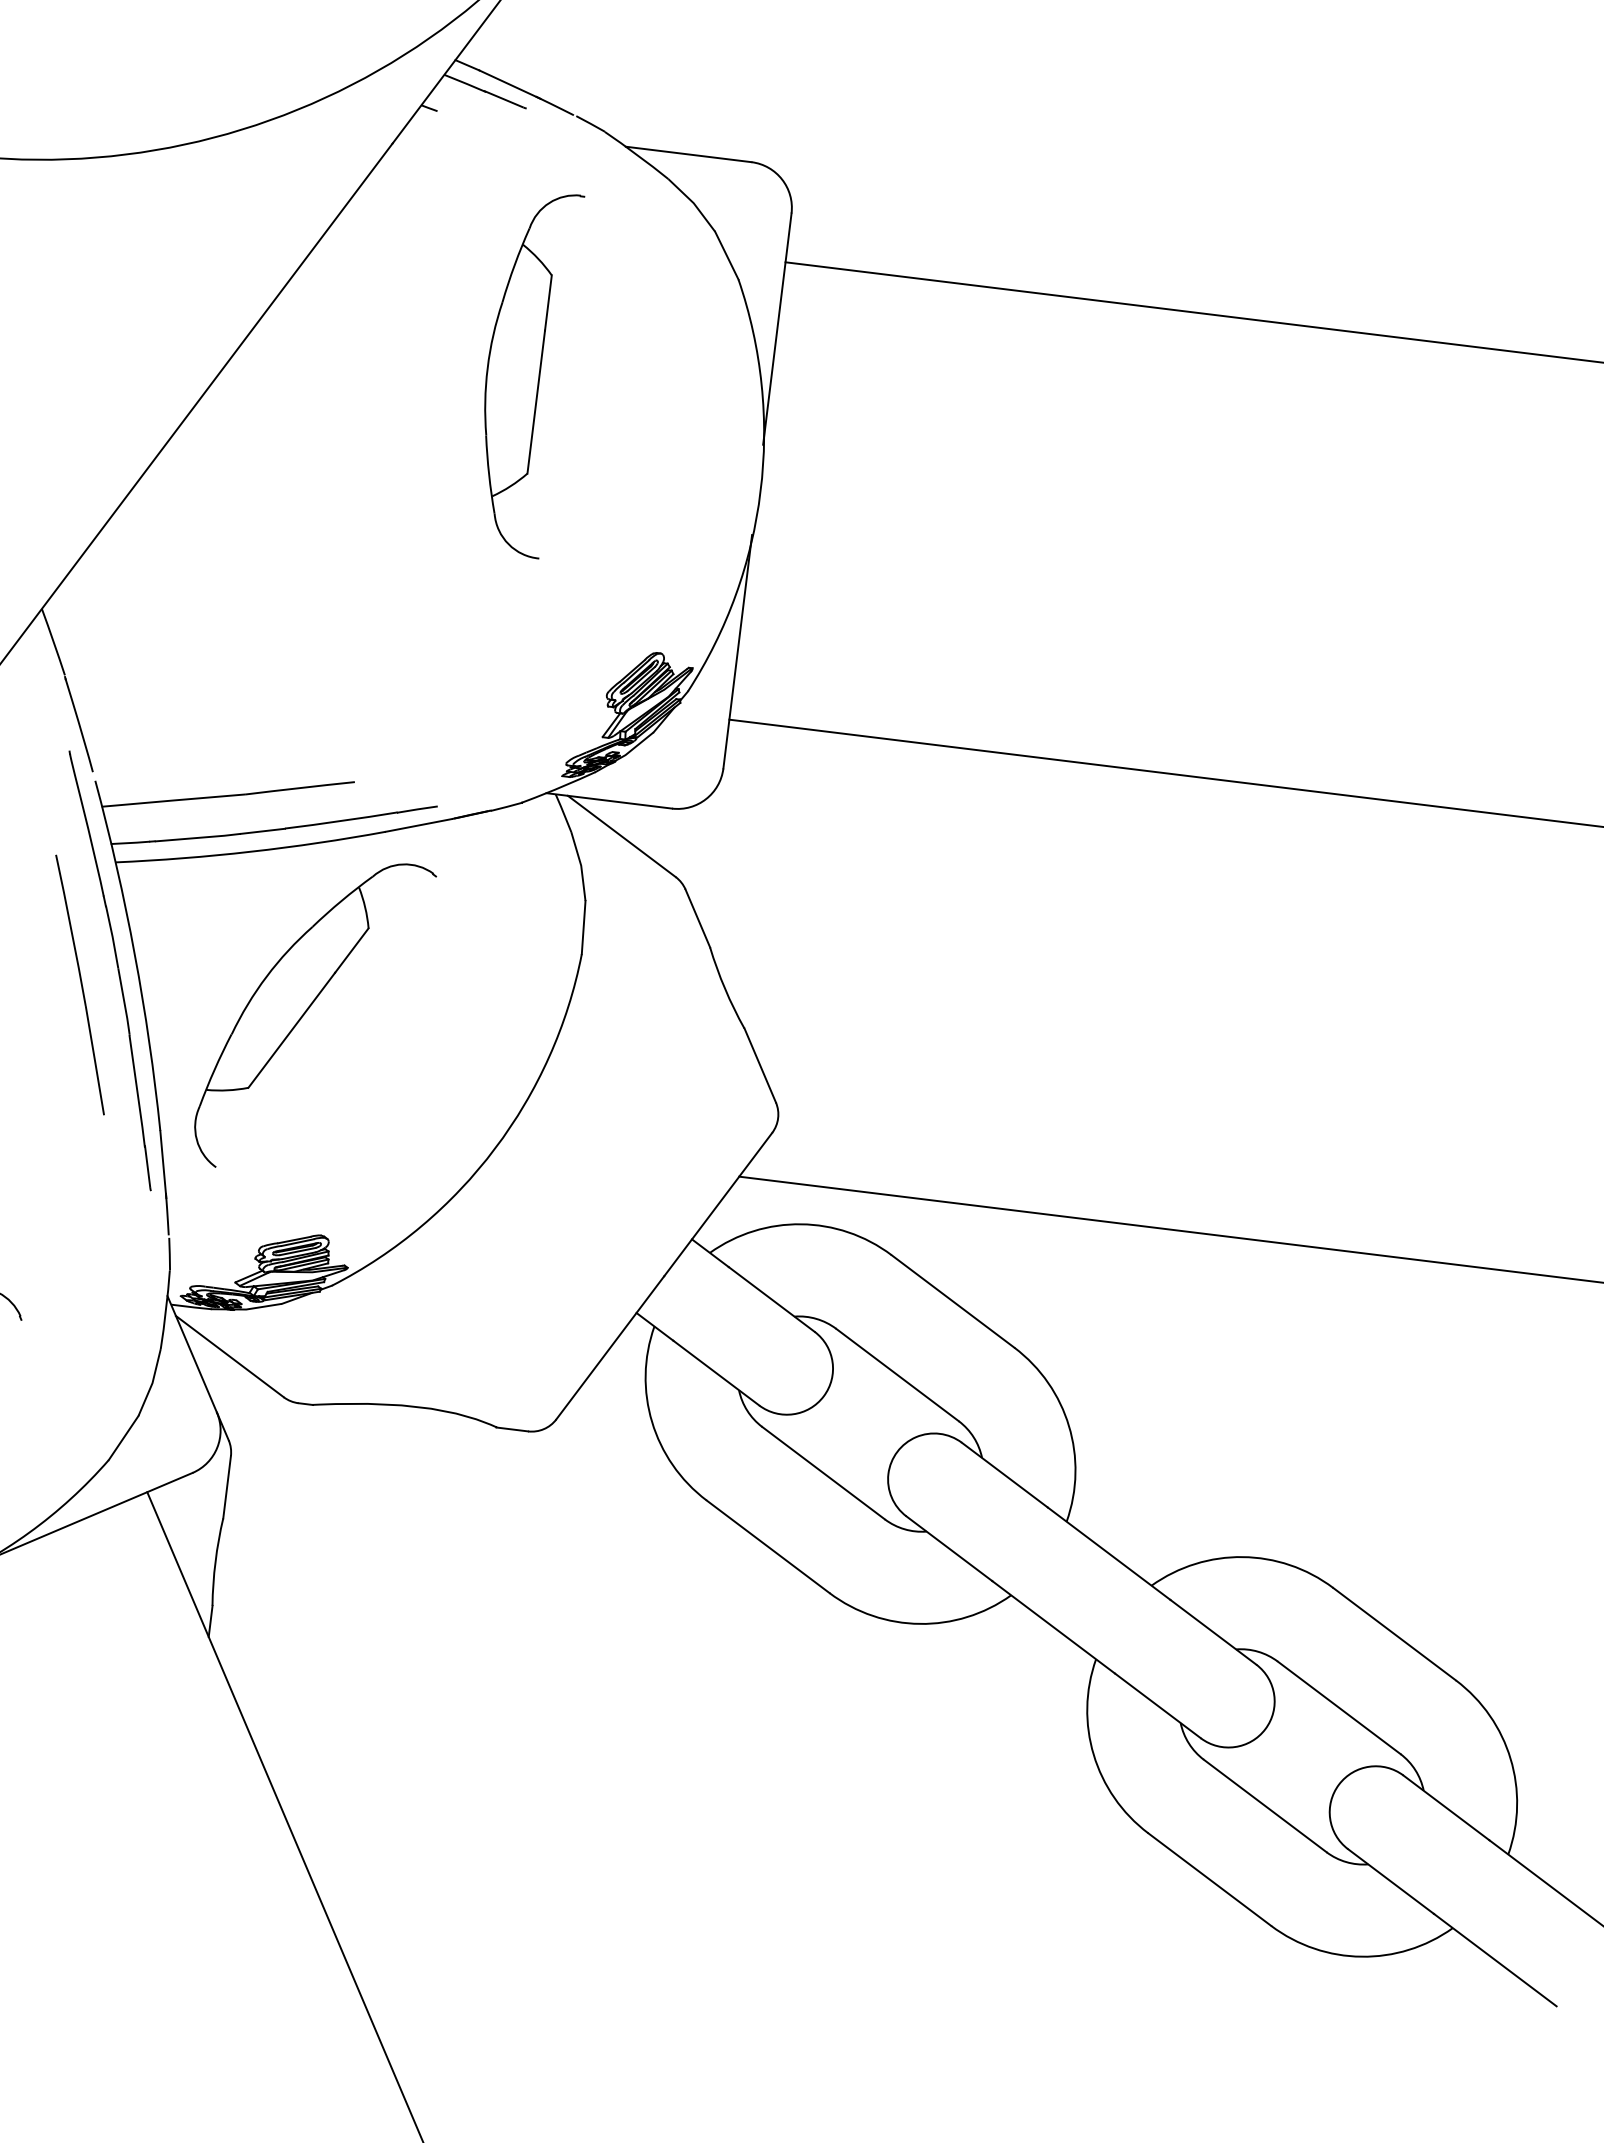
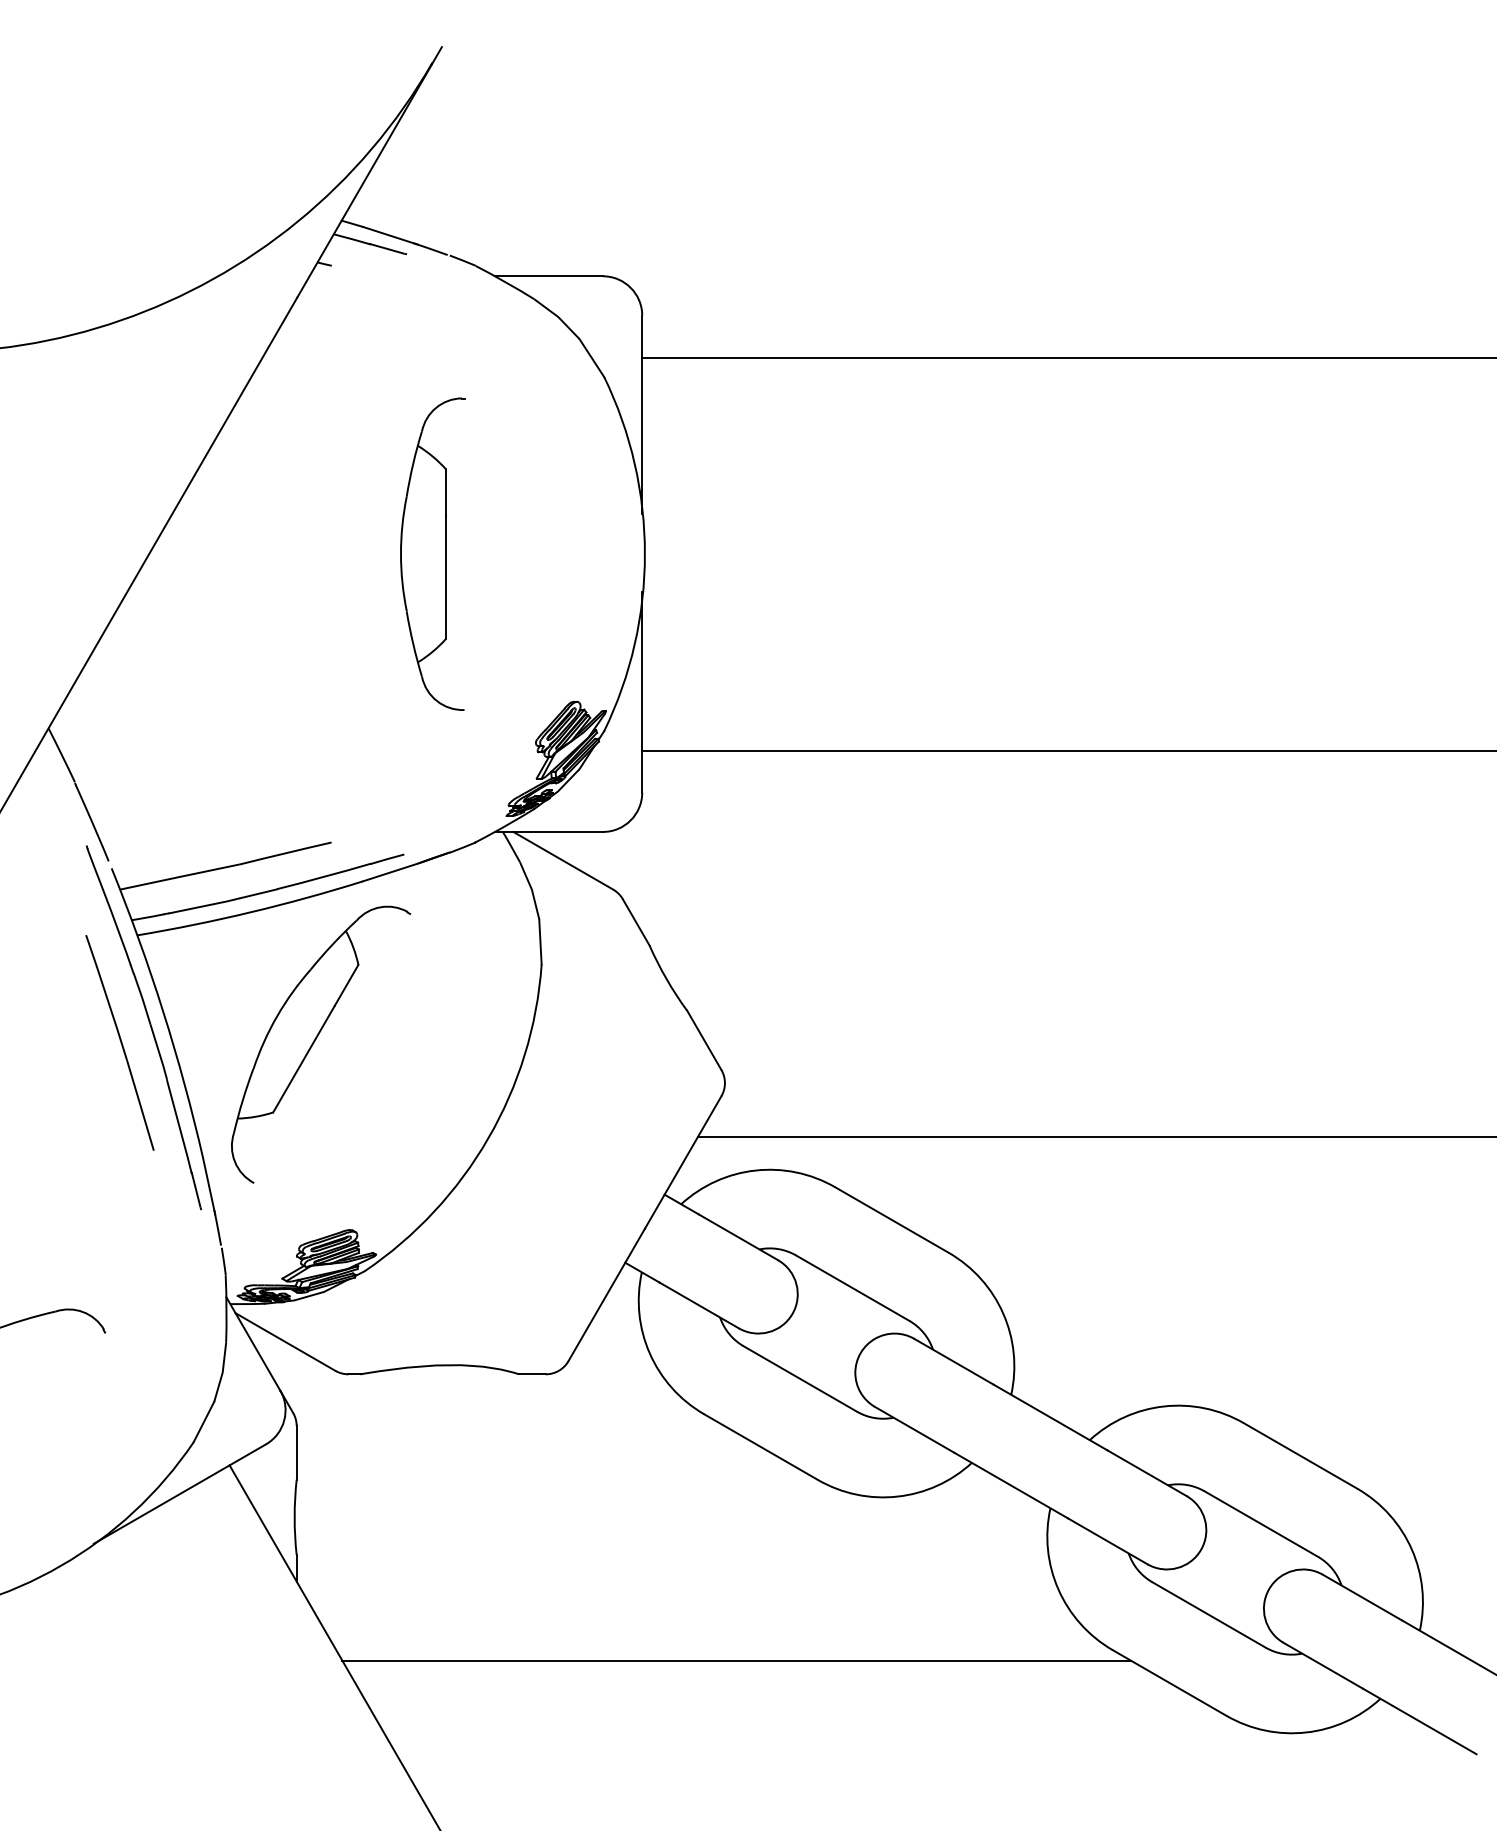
part: (524, 371) -> (432, 553), moved
line: (709, 1791) -> (736, 1660), added

